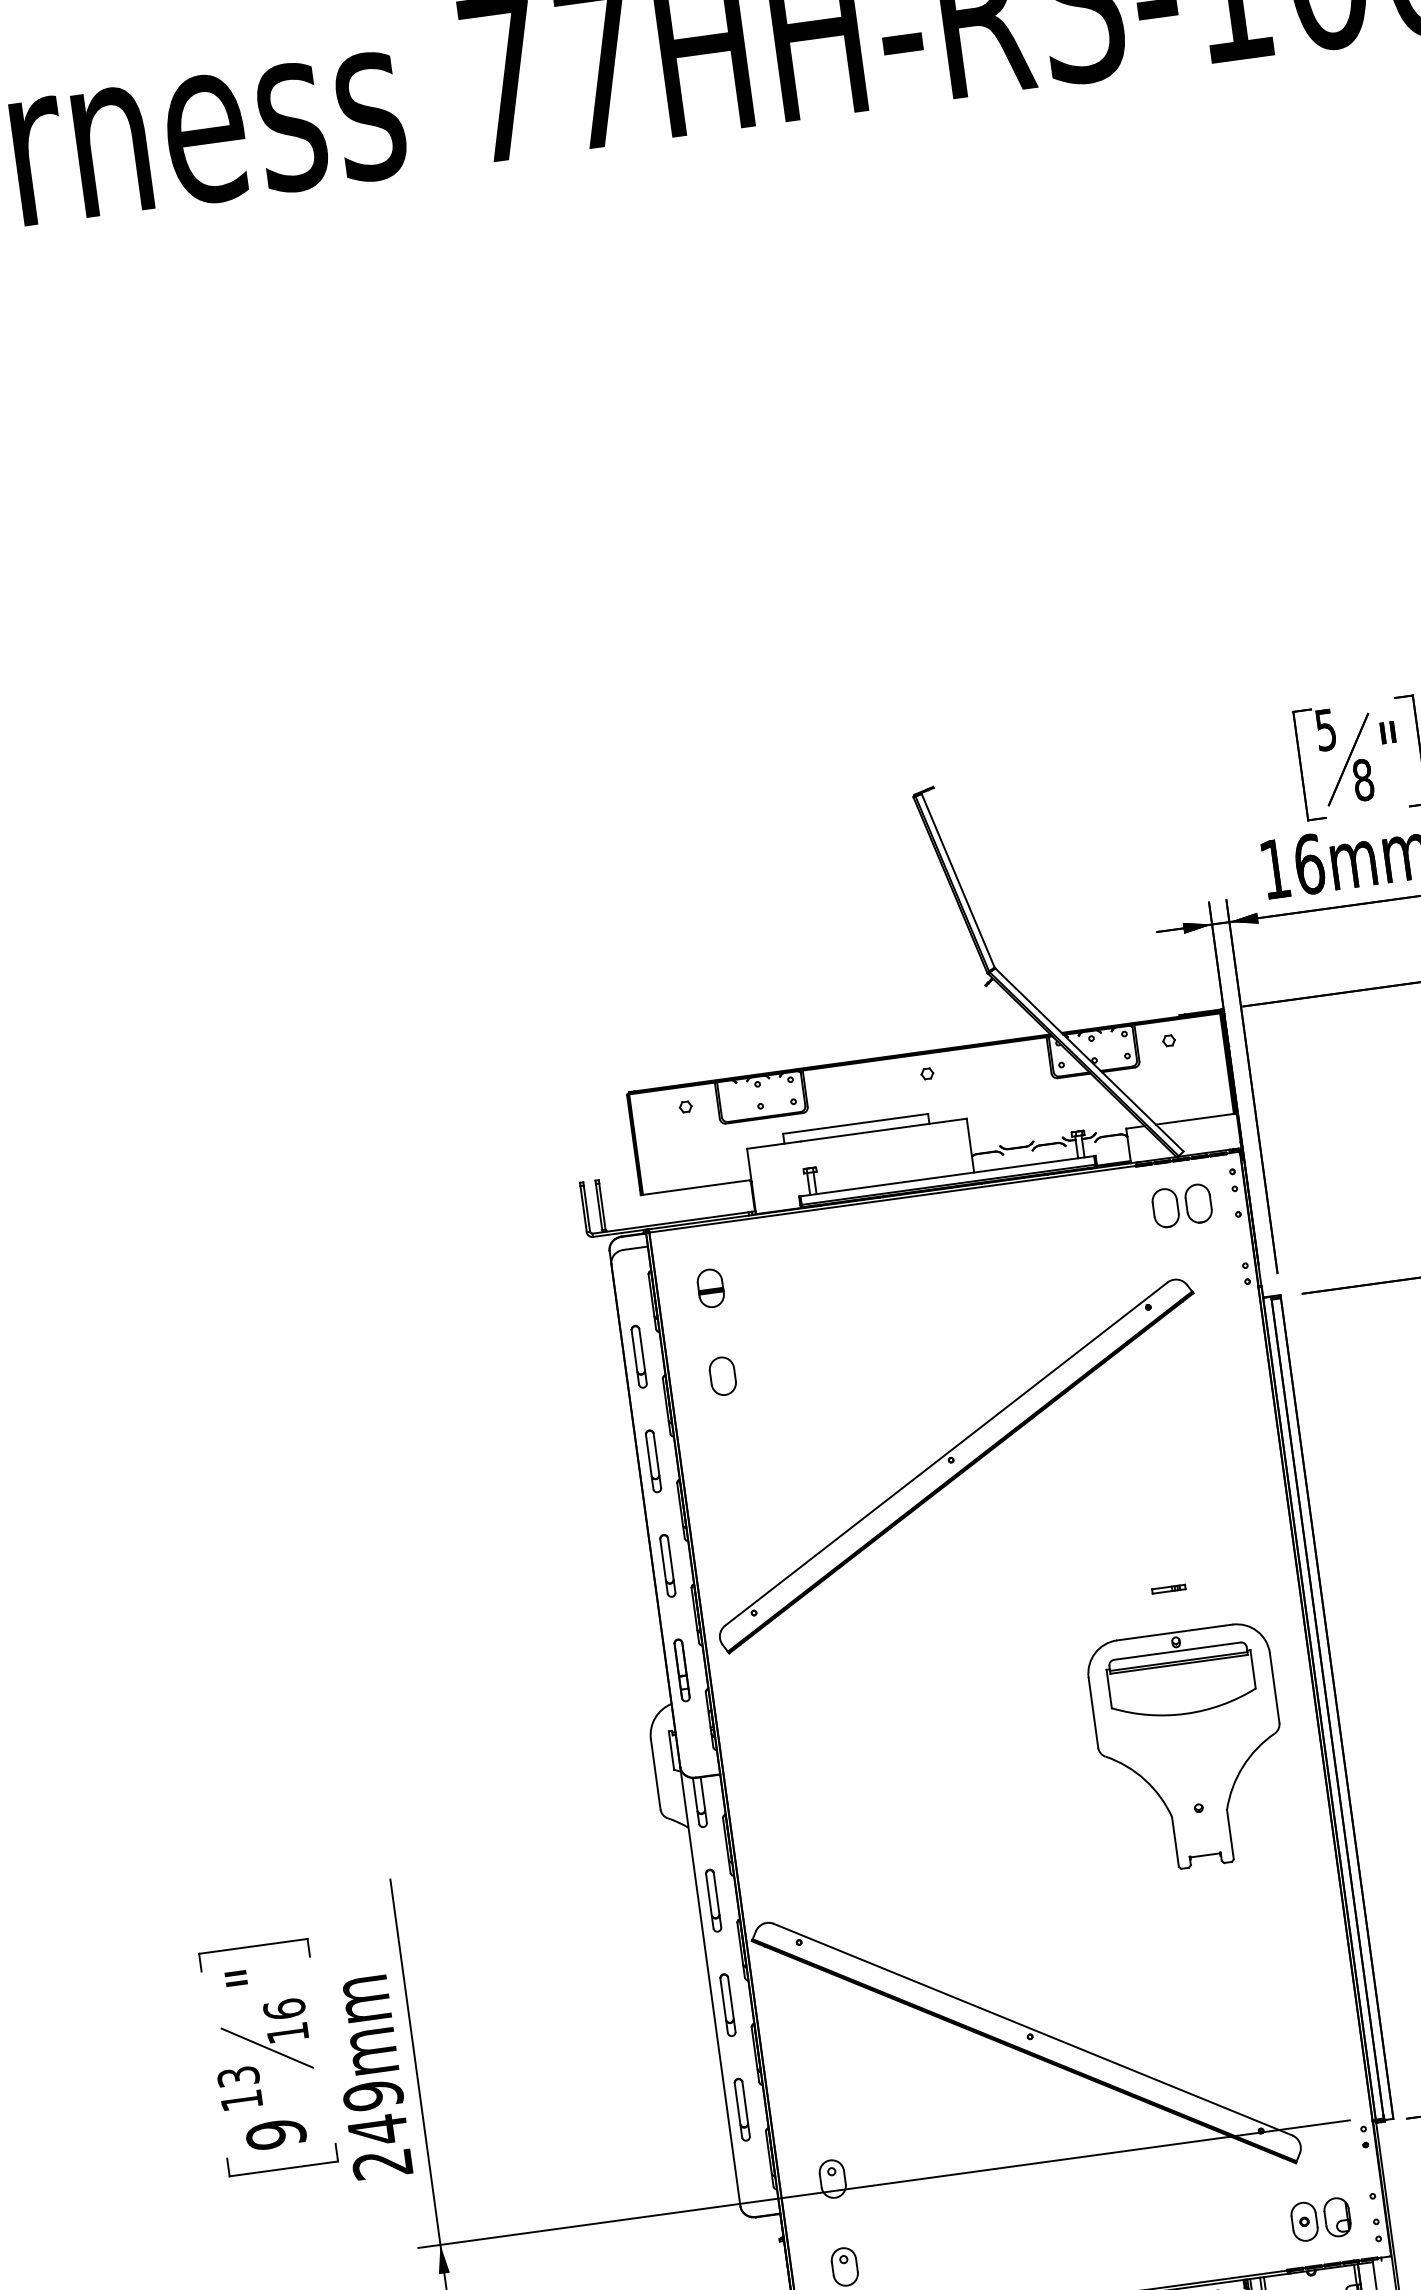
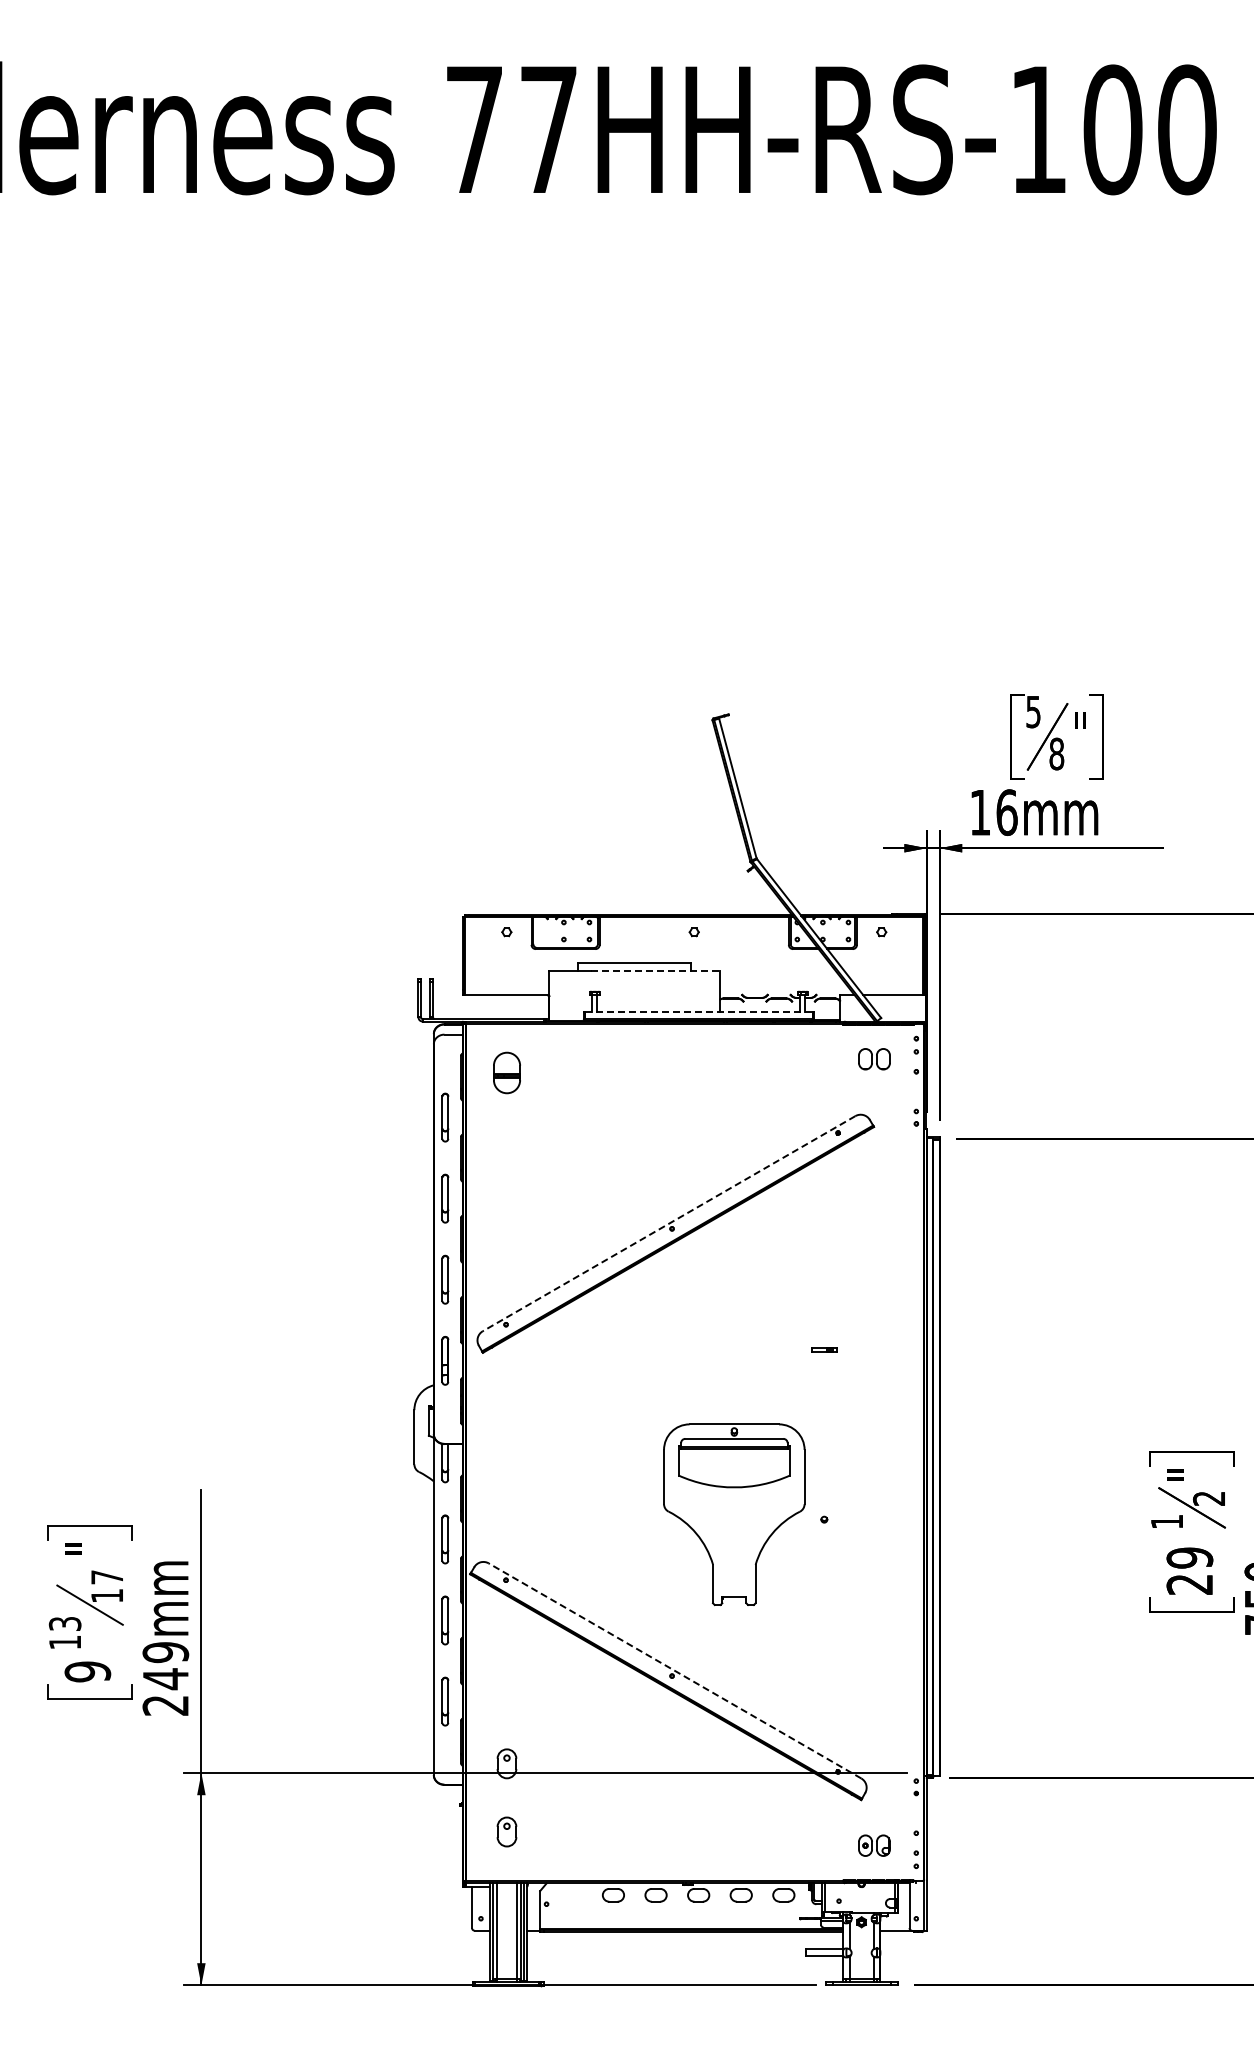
line: (884, 1130) -> (655, 970), solid -> dashed
line: (947, 1176) -> (698, 1012), solid -> dashed
part: (1182, 1204) -> (874, 1058), size x0.7
part: (710, 1287) -> (506, 1072), size x1.4
part: (722, 1375) -> (506, 1140), removed
line: (945, 1453) -> (668, 1223), solid -> dashed
part: (1190, 1748) -> (734, 1514), moved
text: (284, 2009) -> (107, 1577), 16 -> 17
line: (1032, 2029) -> (674, 1670), solid -> dashed
part: (1321, 2219) -> (874, 1845), size x0.7

